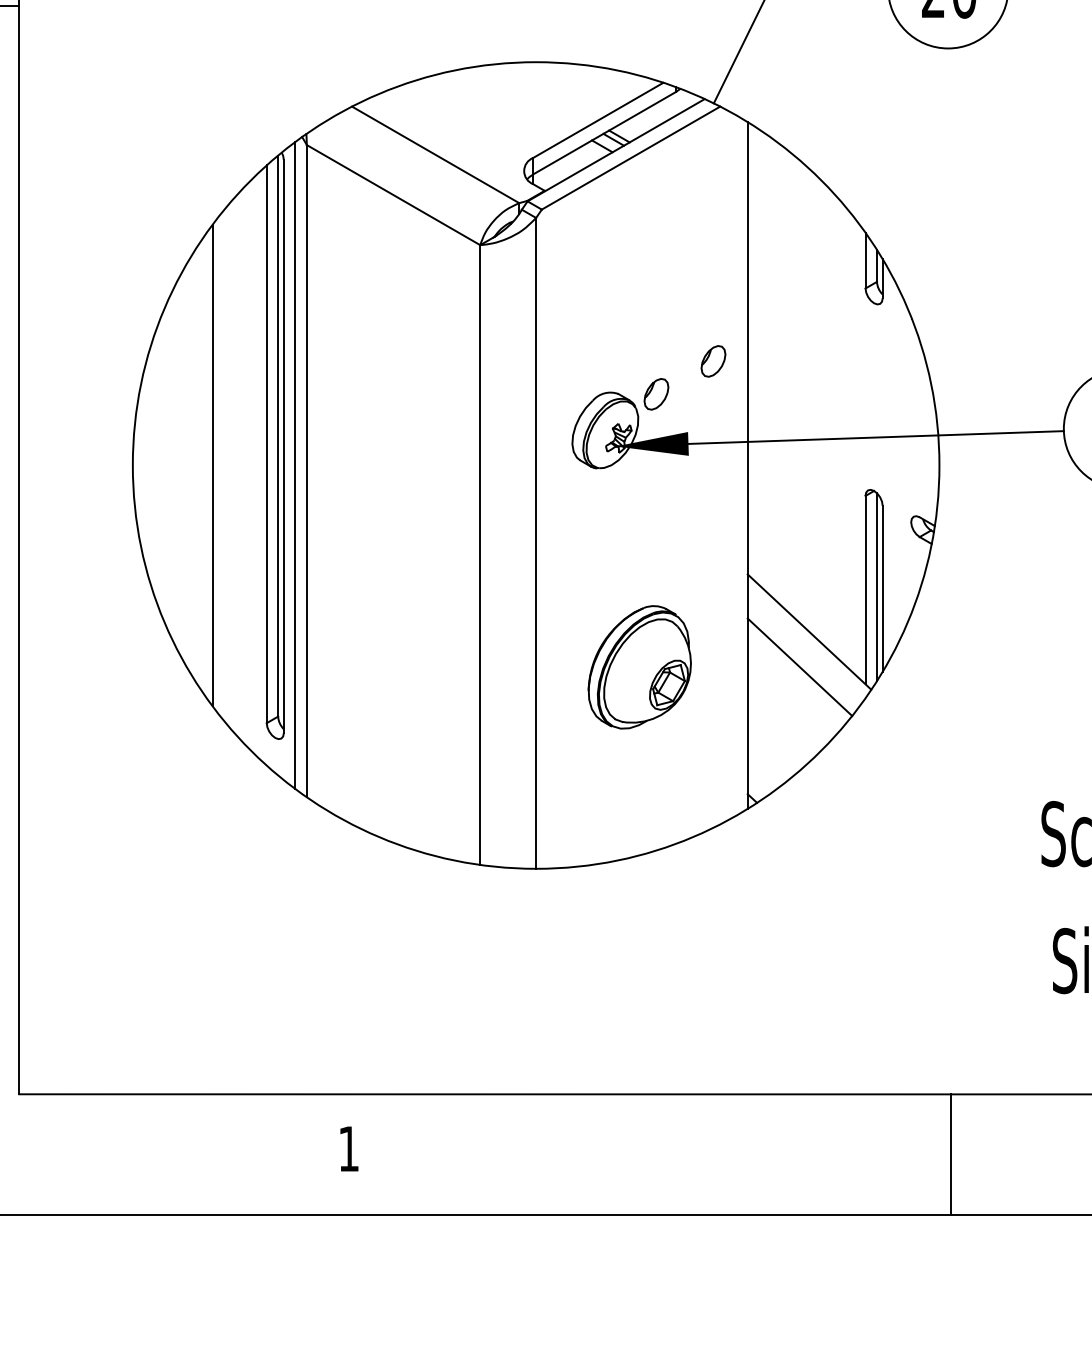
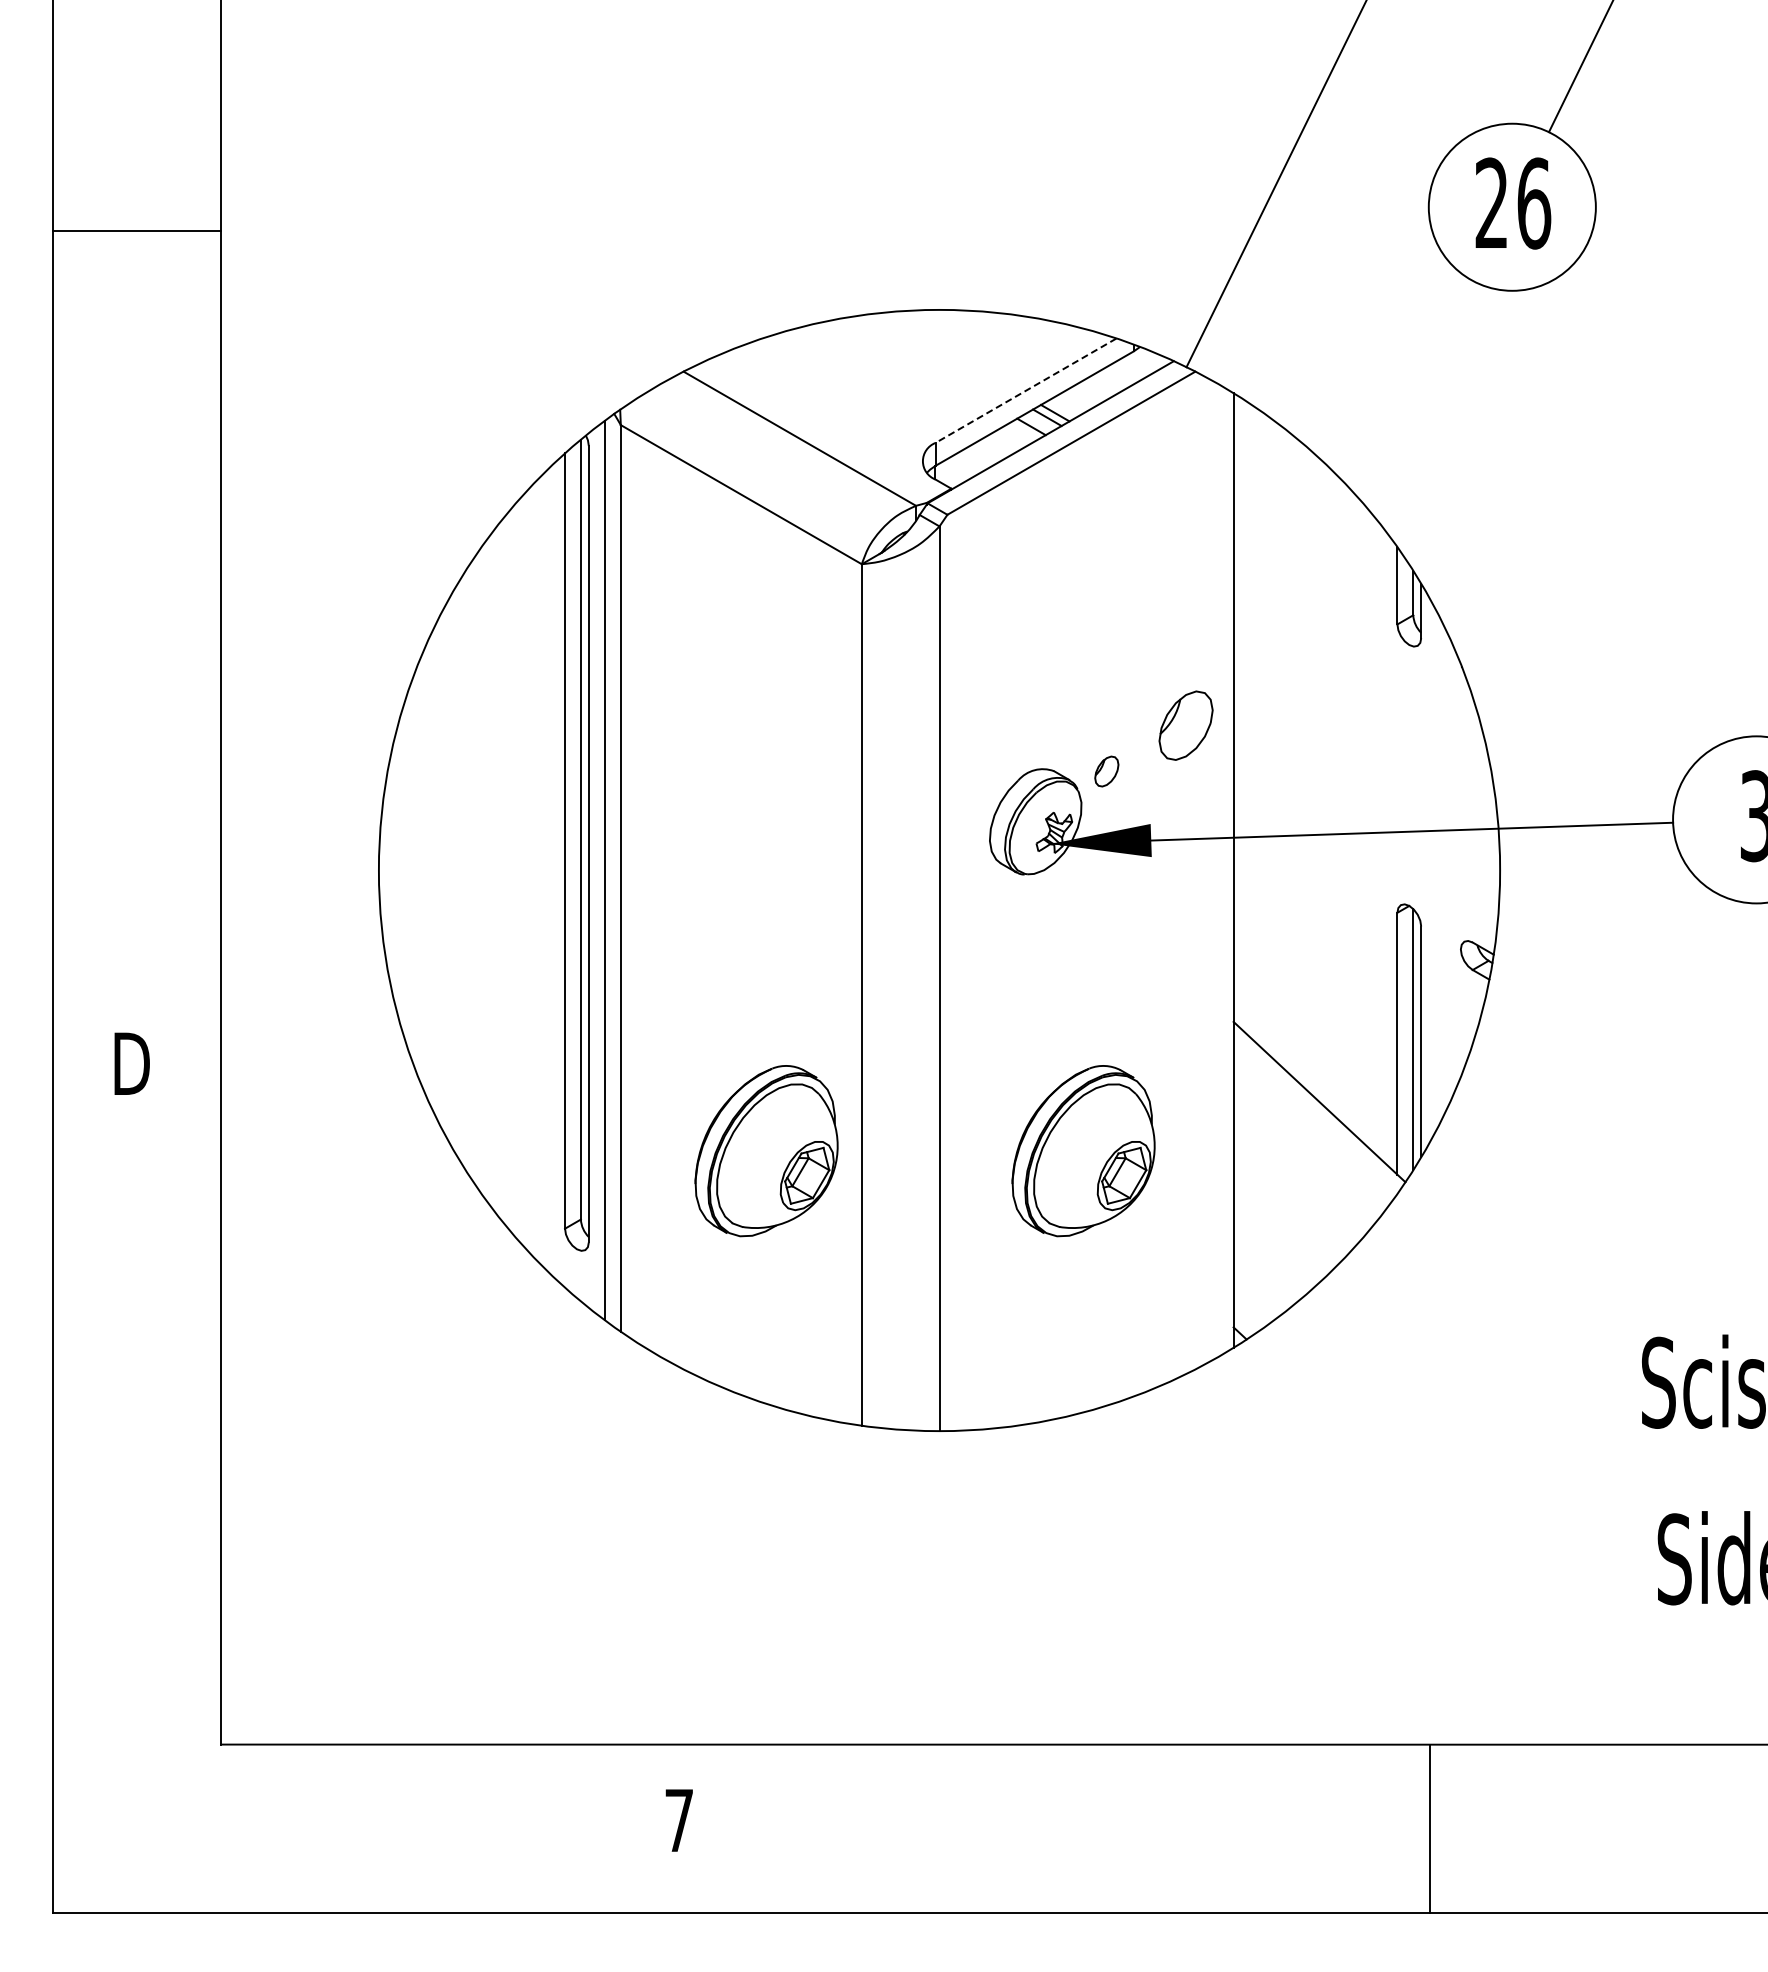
line: (597, 120) -> (1025, 391), solid -> dashed
part: (713, 361) -> (1185, 725), size x1.6
part: (656, 394) -> (1106, 771), size x0.7
line: (212, 465) -> (489, 870), removed
line: (799, 666) -> (1305, 1150), removed
part: (411, 667) -> (766, 1151), added
text: (348, 1148) -> (678, 1820), 1 -> 7
line: (950, 1154) -> (1429, 1828), moved

